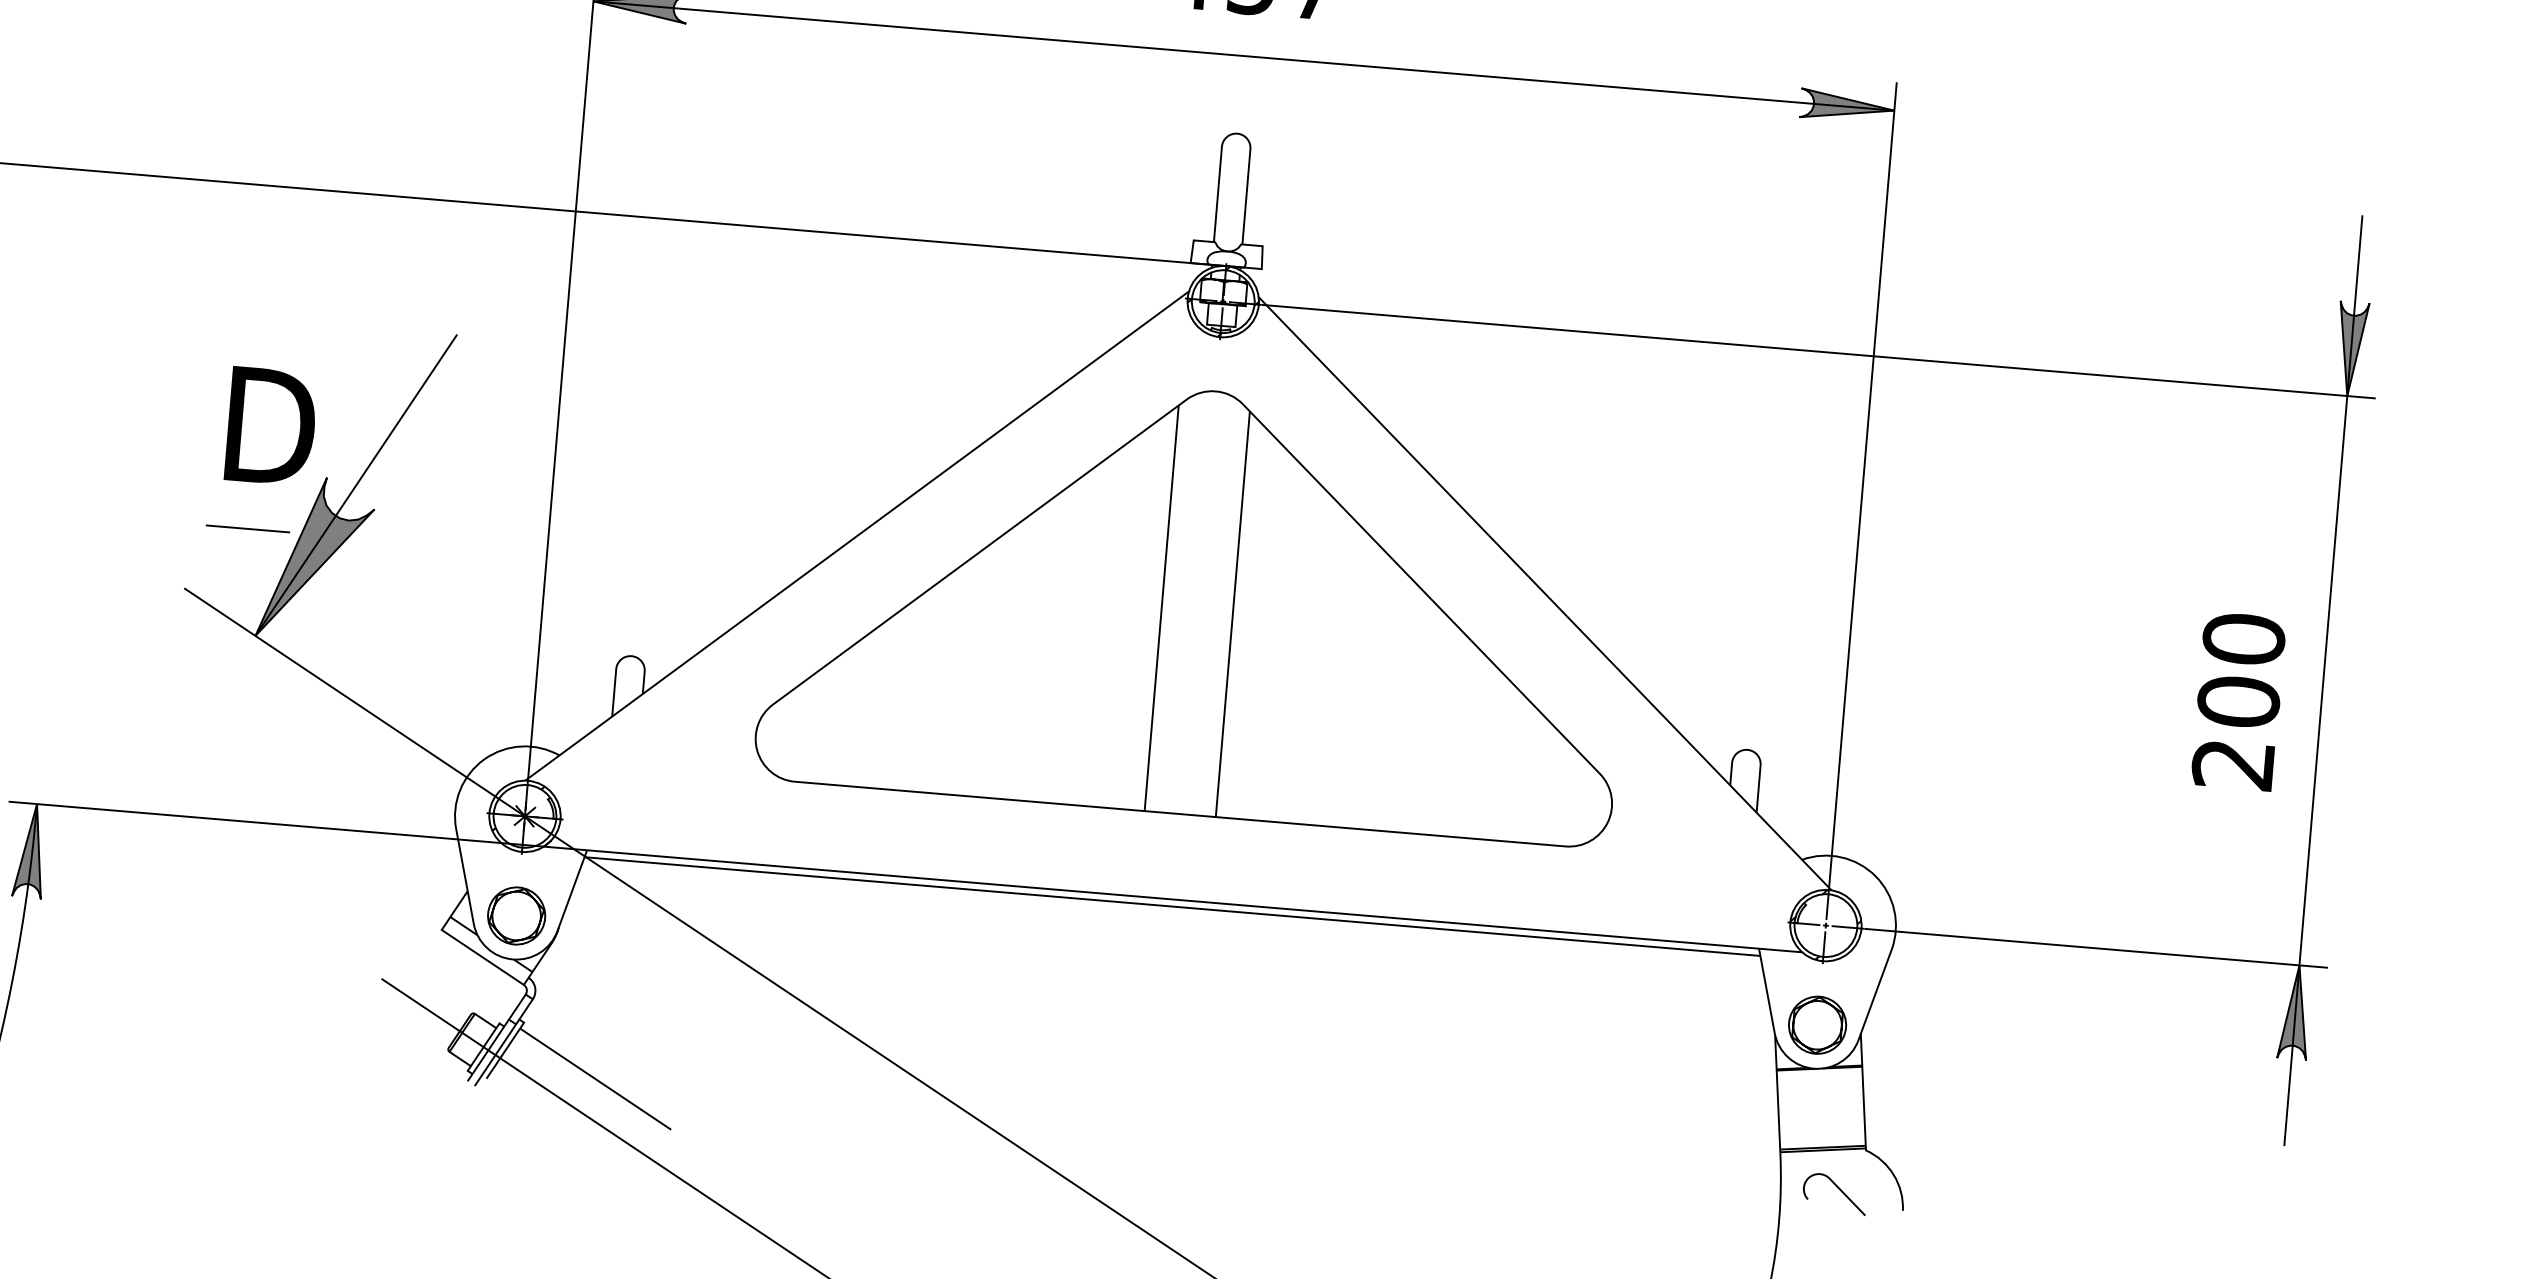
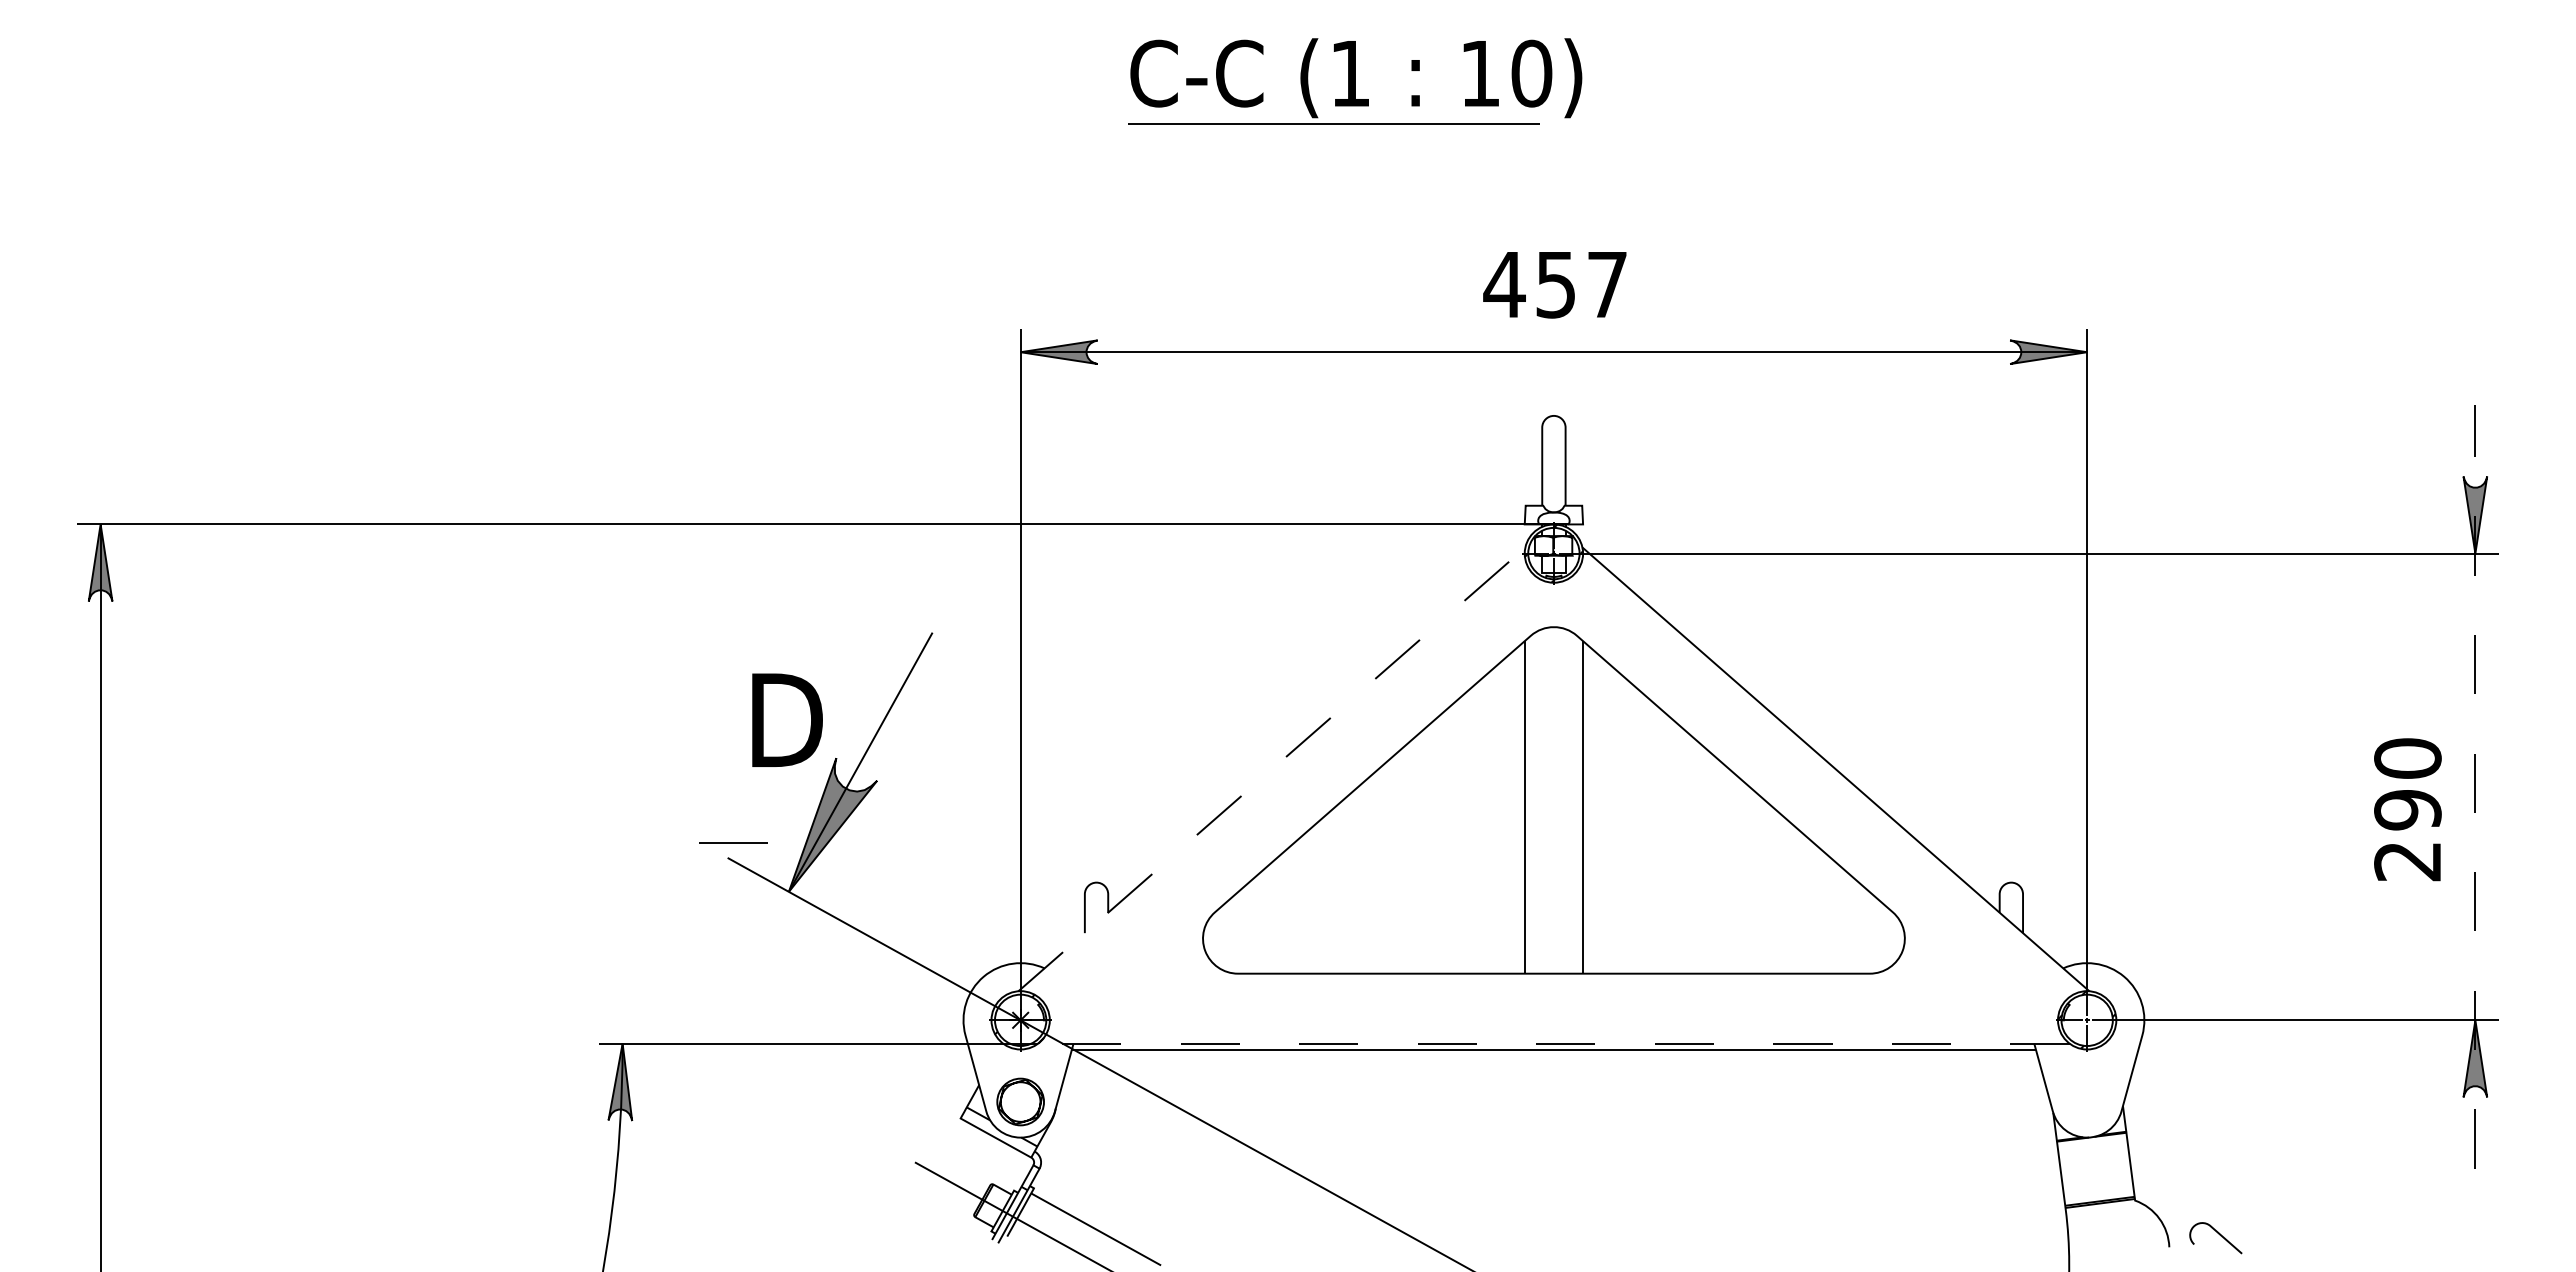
line: (248, 527) -> (733, 842), moved
line: (856, 536) -> (1271, 769), solid -> dashed
line: (2323, 680) -> (2475, 786), solid -> dashed
text: (2238, 701) -> (2407, 809), 200 -> 290
line: (1172, 899) -> (1553, 1043), solid -> dashed
part: (1816, 1024) -> (2086, 1101), removed
curve: (1838, 1189) -> (2218, 1234), moved

